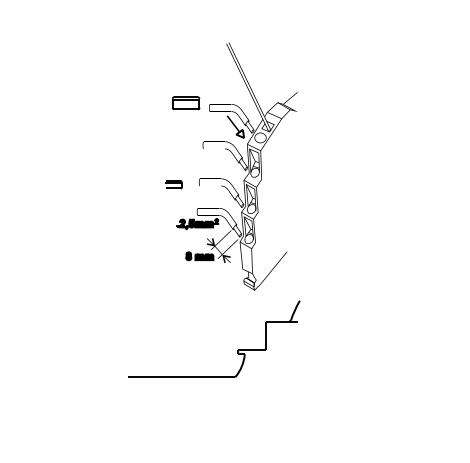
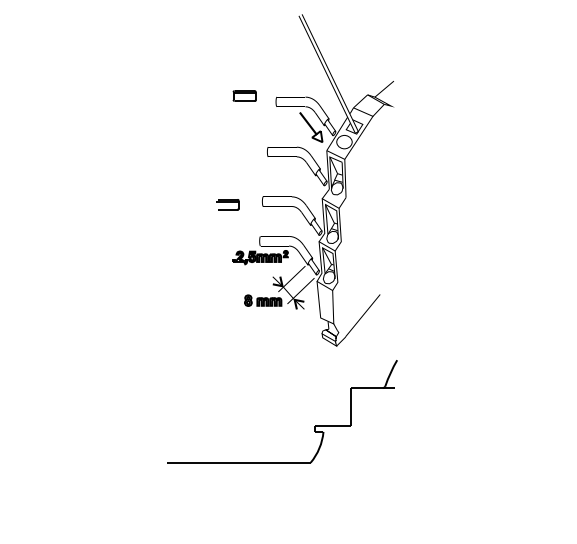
part: (185, 103) -> (243, 95), size x0.62

